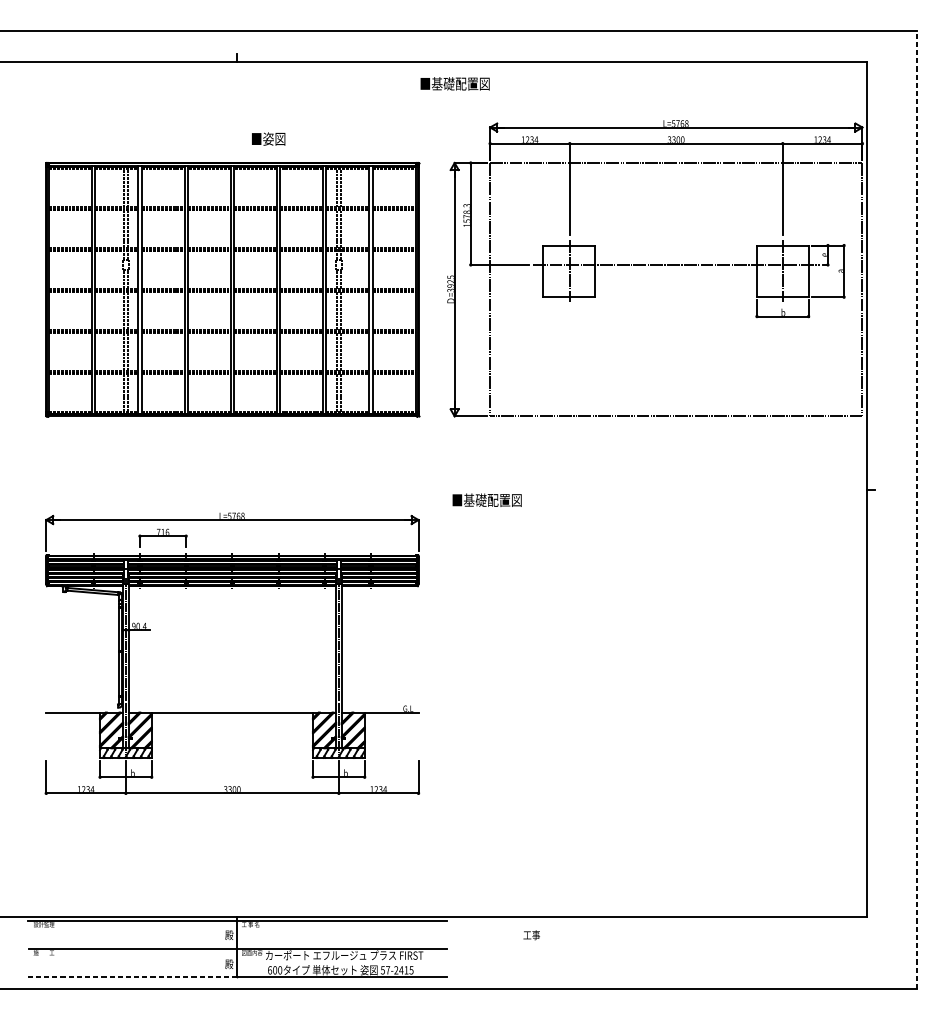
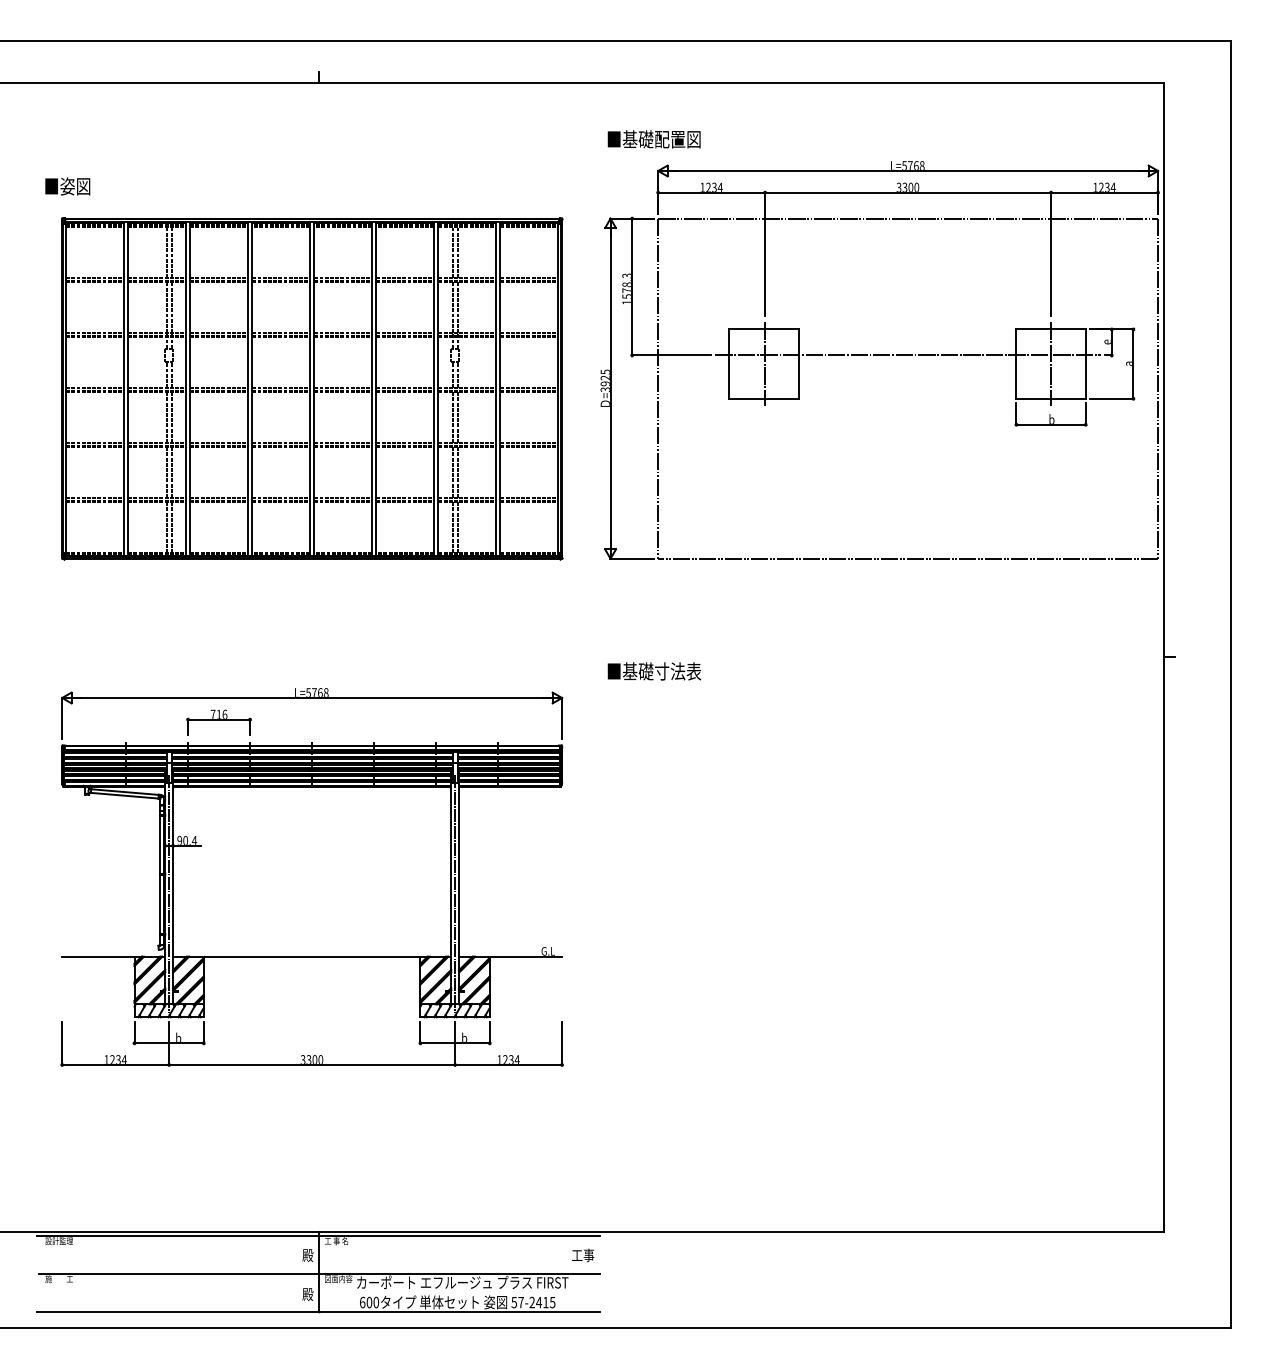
text: (454, 83) -> (653, 139), moved
text: (268, 139) -> (67, 186), moved
text: (505, 500) -> (678, 671), ■基礎配置図 -> ■基礎寸法表
line: (916, 510) -> (1230, 684), dashed -> solid
text: (531, 935) -> (582, 1255), moved
line: (132, 976) -> (177, 1311), dashed -> solid

